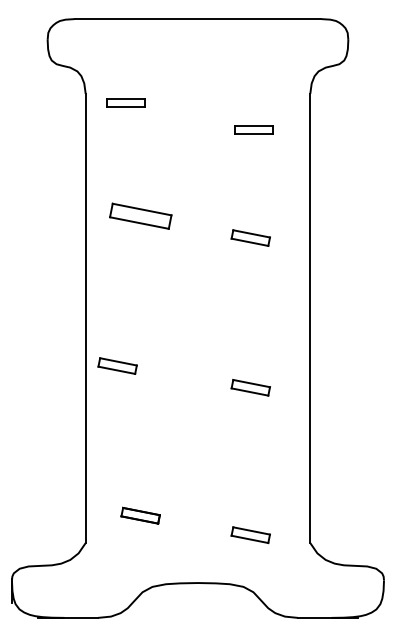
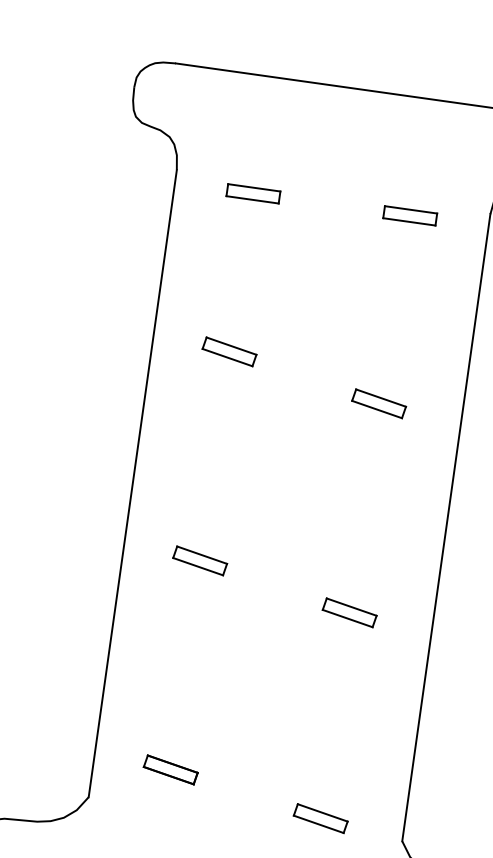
part: (125, 102) -> (253, 193), moved
part: (253, 129) -> (409, 215), moved
part: (140, 216) -> (229, 352), size x0.62
part: (117, 365) -> (200, 560), moved

